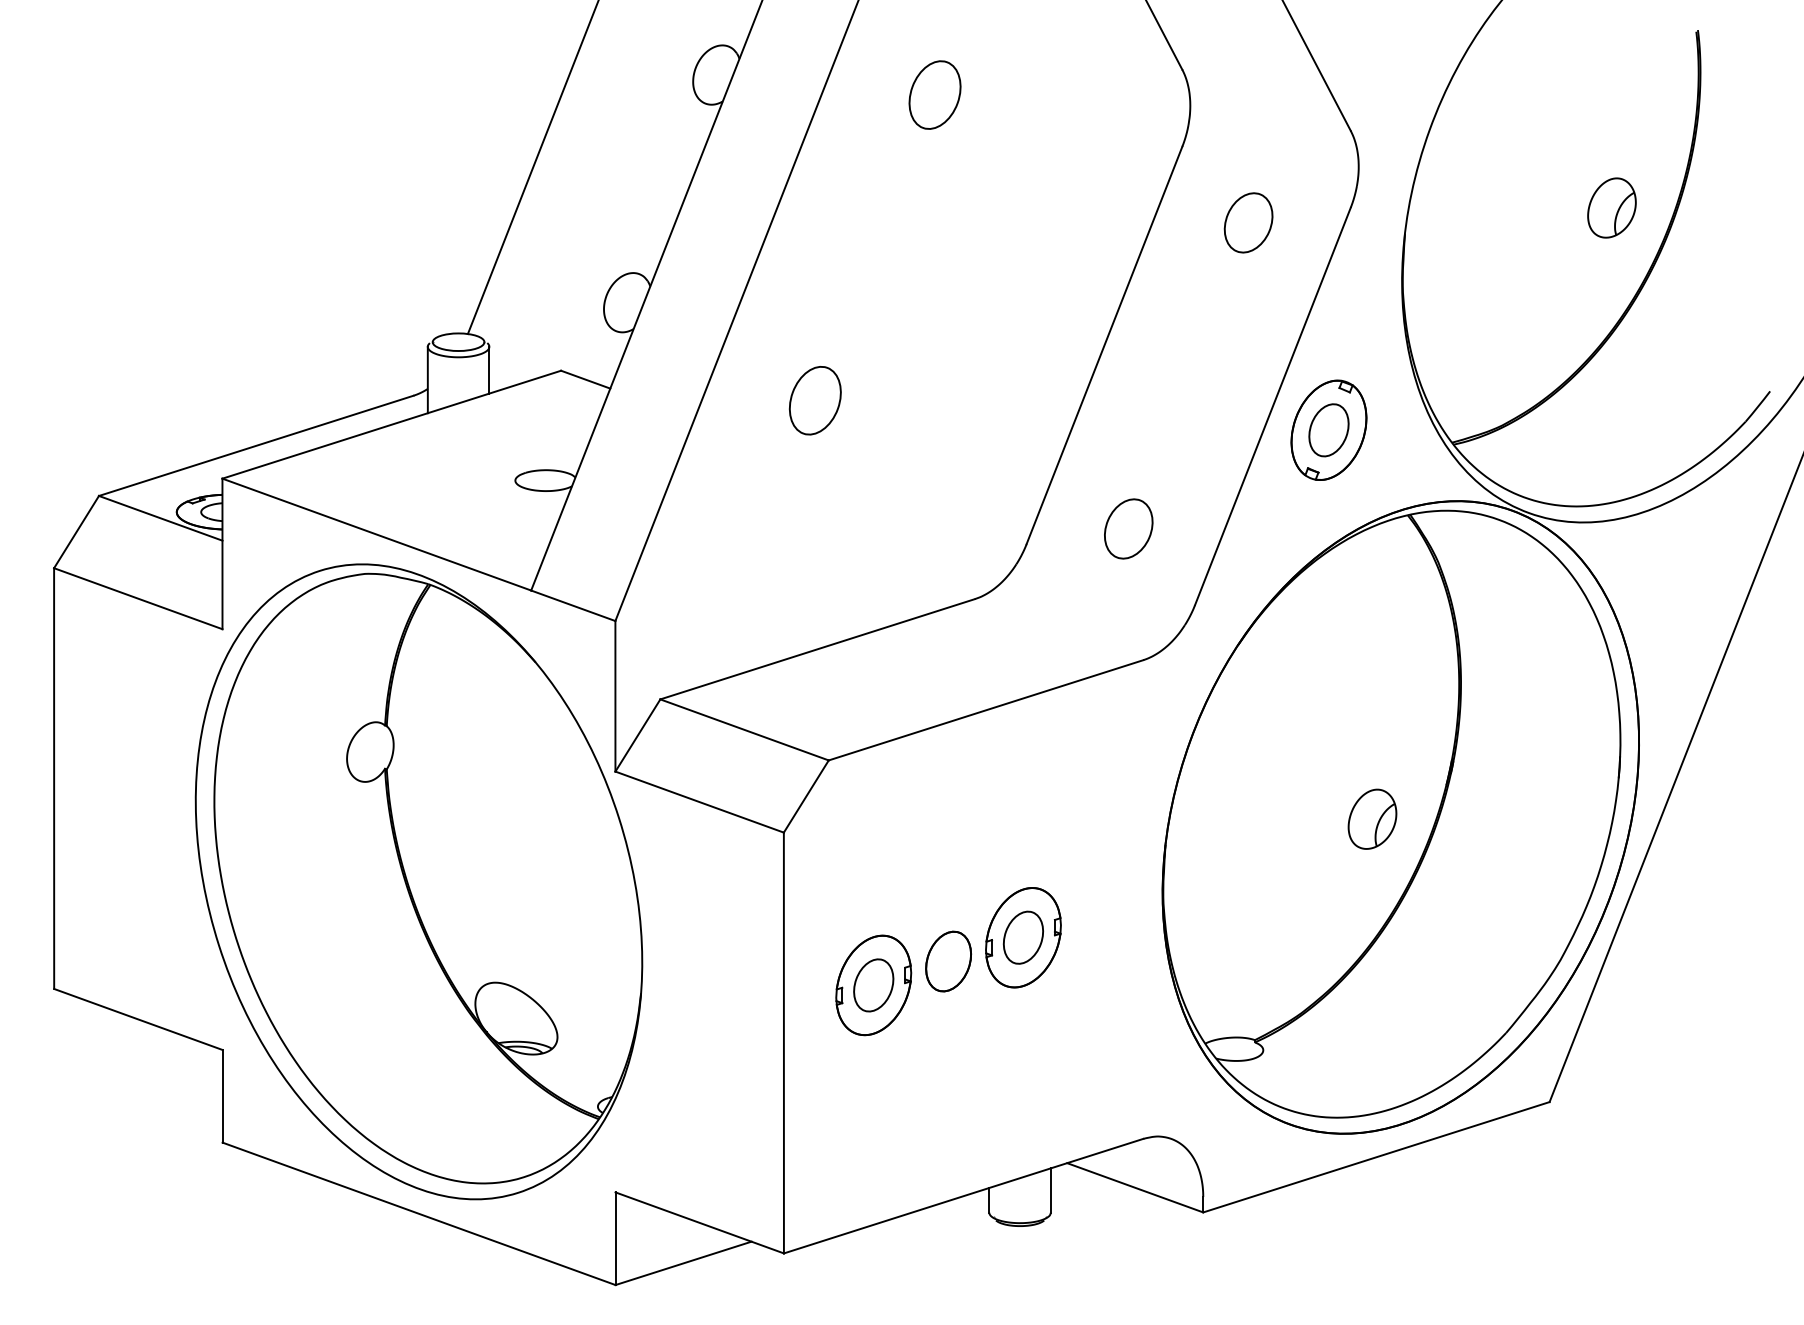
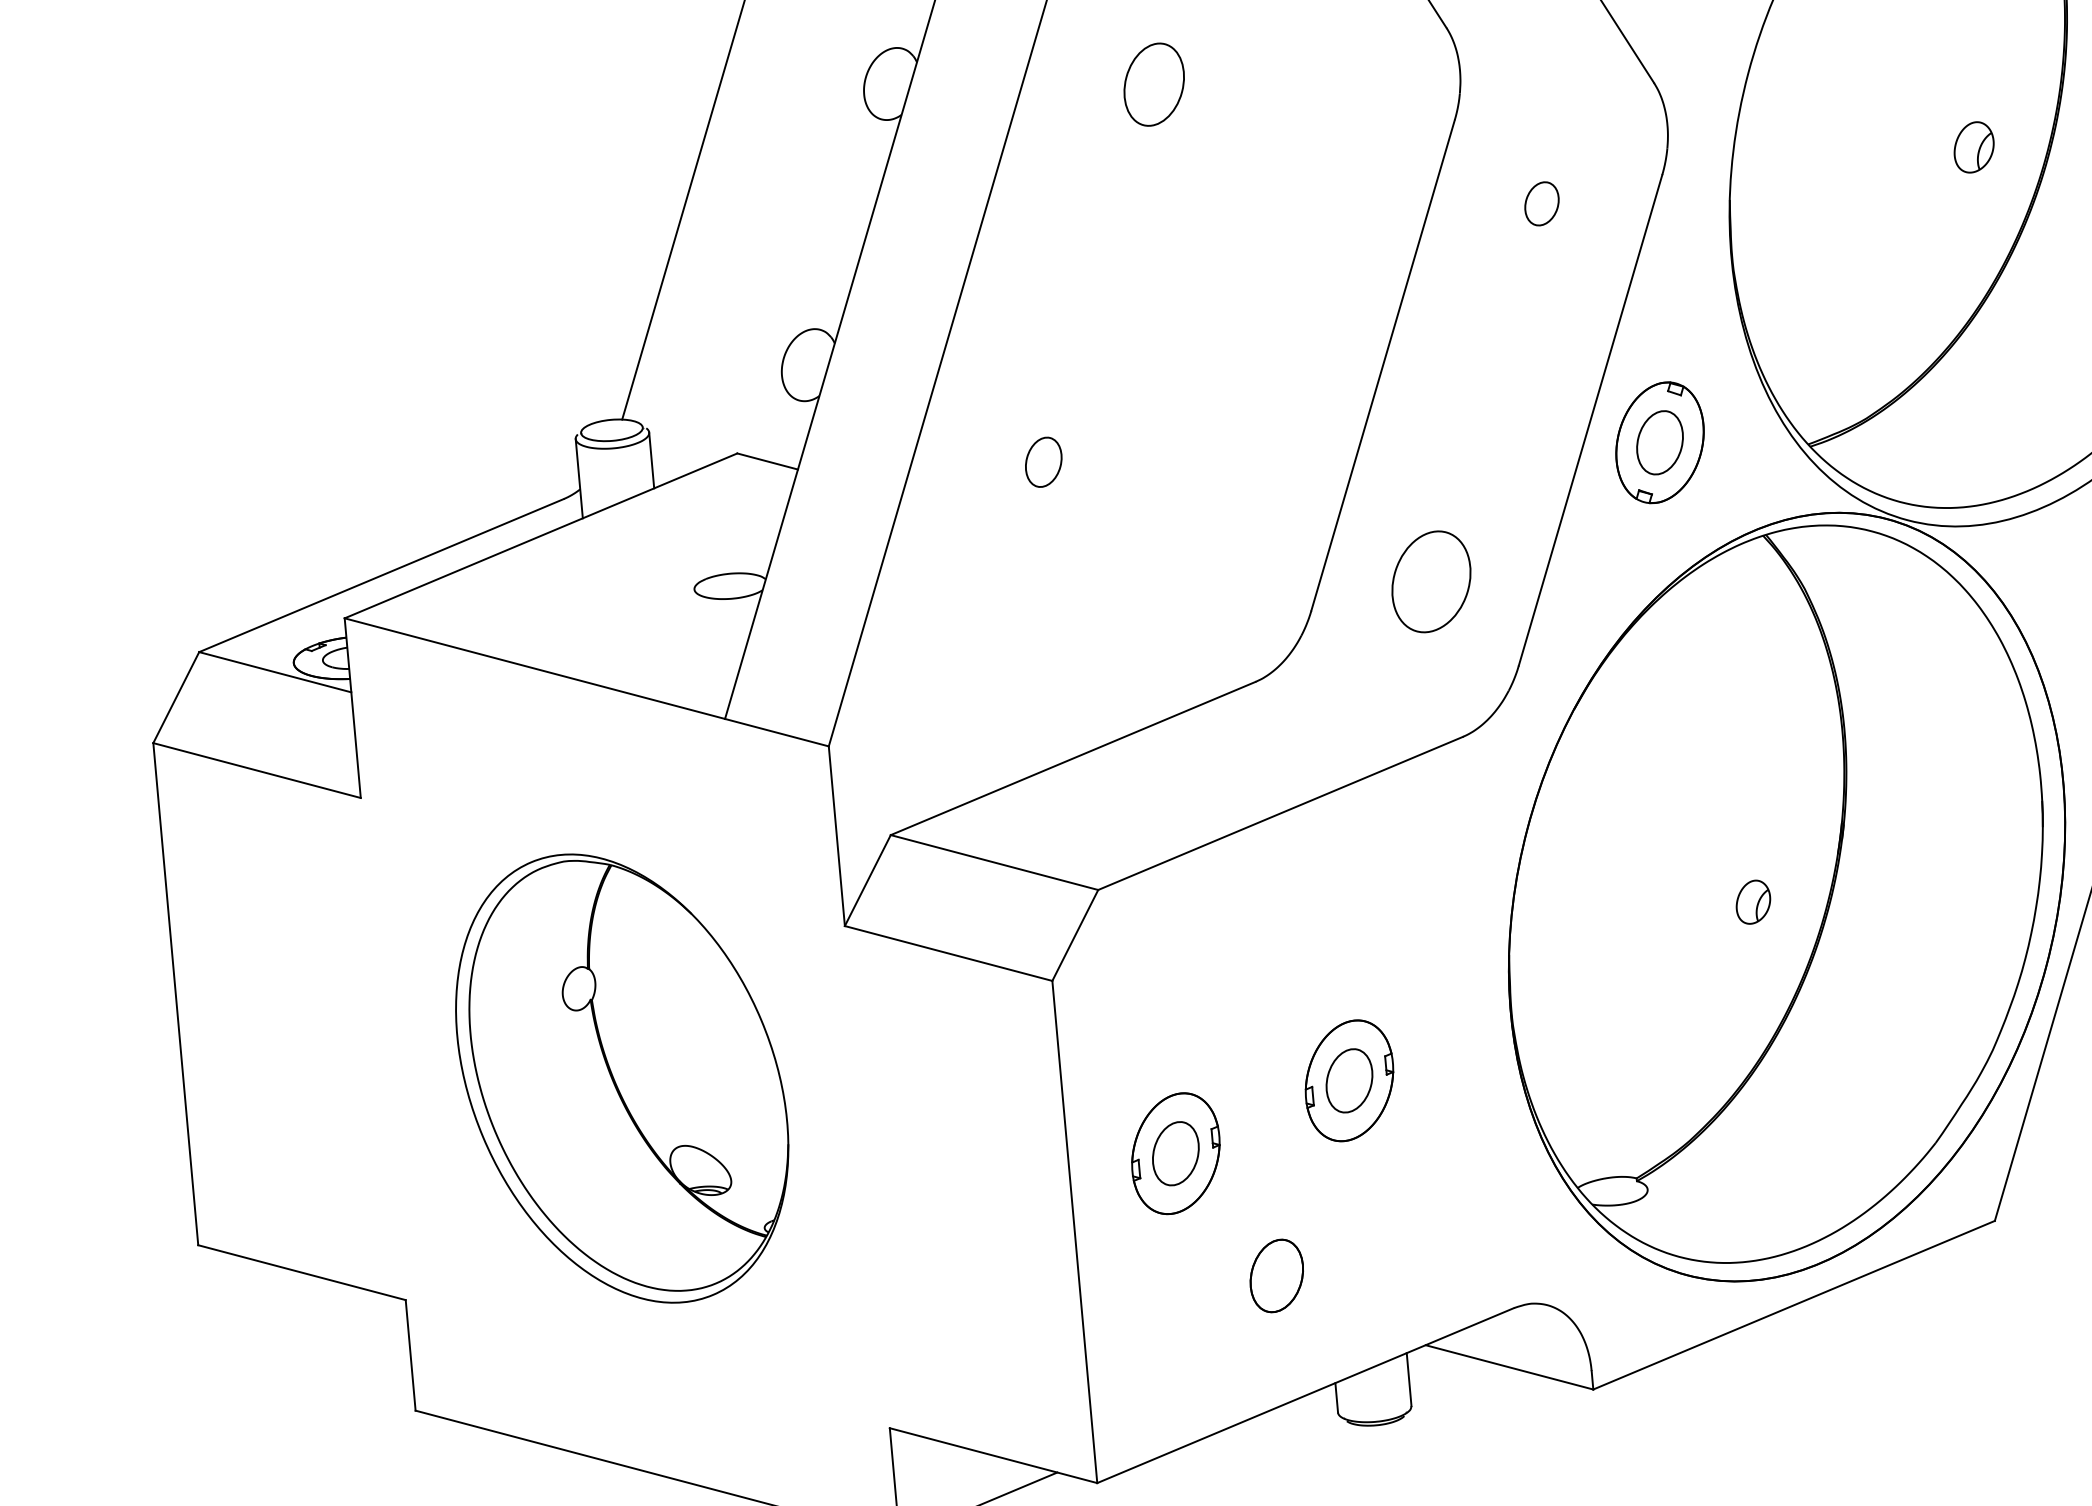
part: (1611, 207) -> (1973, 146), size x0.7
part: (1248, 222) -> (1541, 203), size x0.6
part: (814, 400) -> (1042, 461), size x0.6
part: (1128, 528) -> (1431, 581), size x1.4
part: (1372, 818) -> (1753, 901), size x0.6
part: (418, 881) -> (621, 1078), size x0.6
part: (948, 961) -> (1276, 1275), moved

